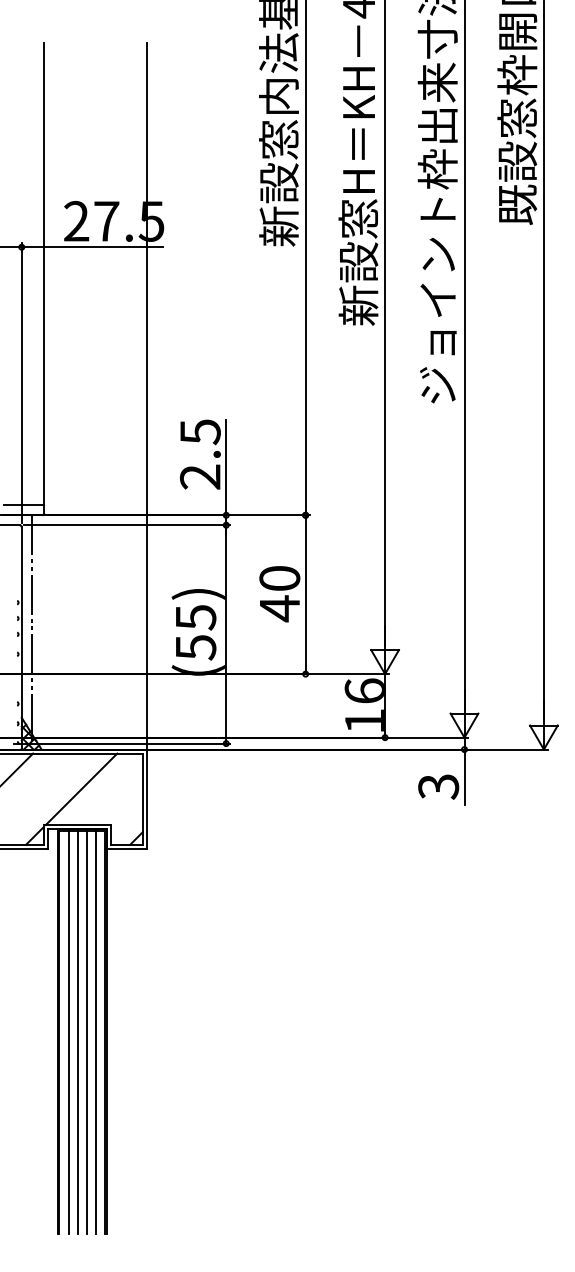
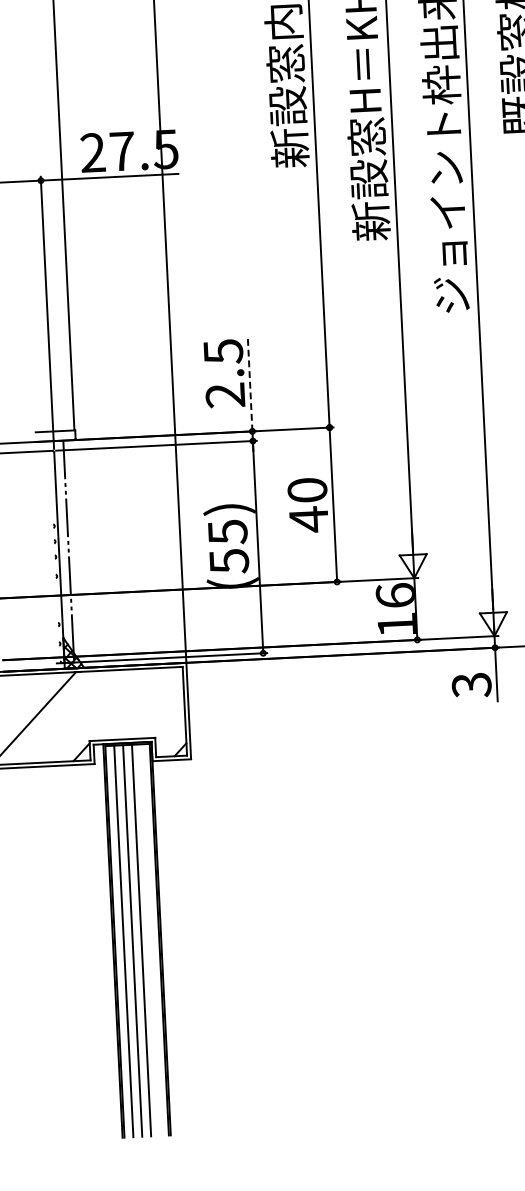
line: (226, 467) -> (250, 384), solid -> dashed
line: (81, 789) -> (124, 704), removed
line: (96, 1031) -> (150, 939), removed

